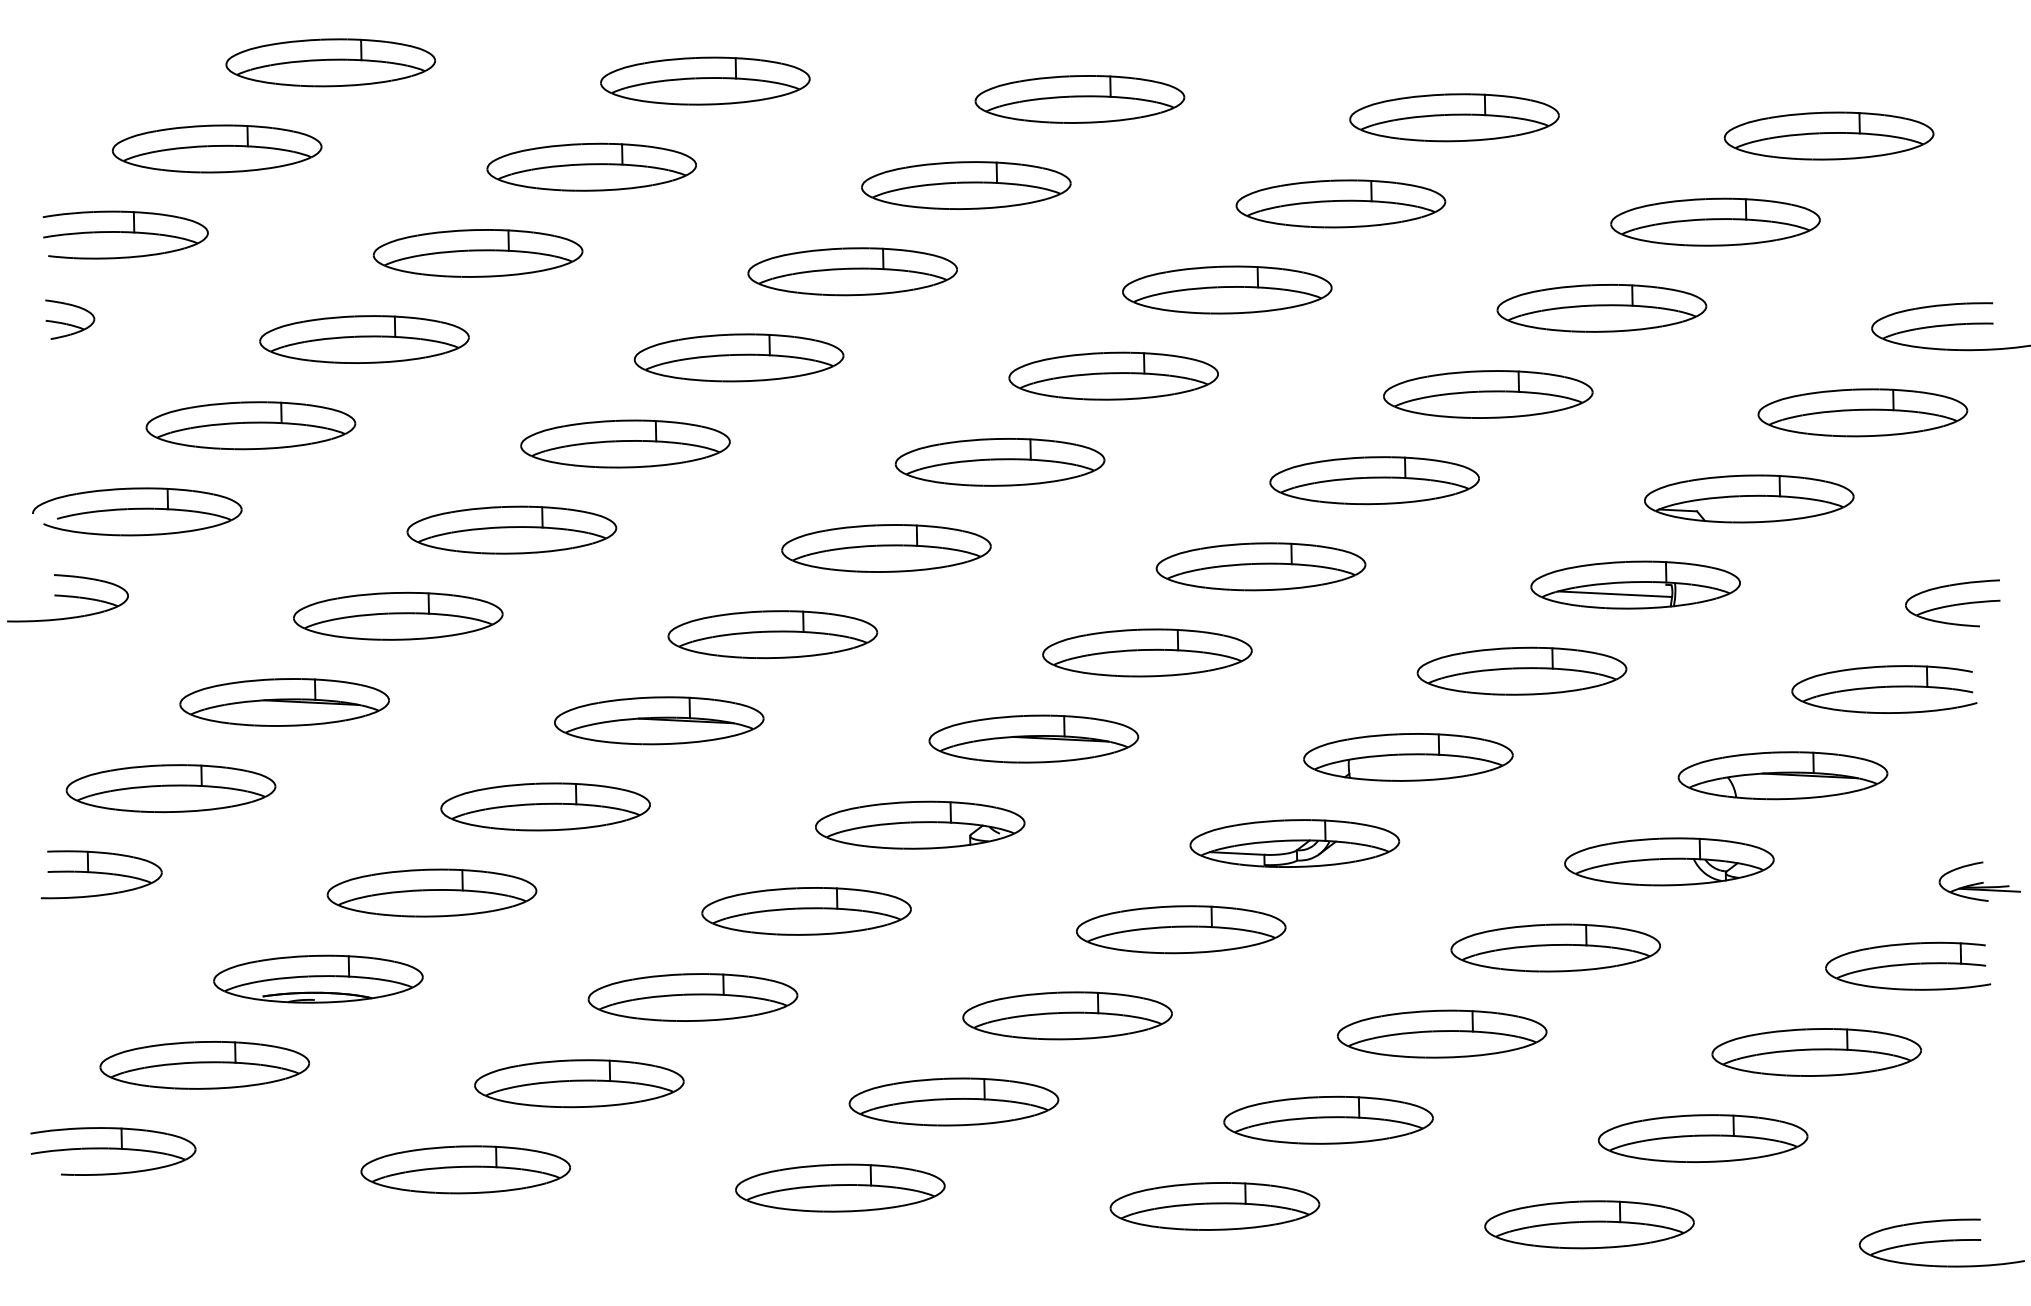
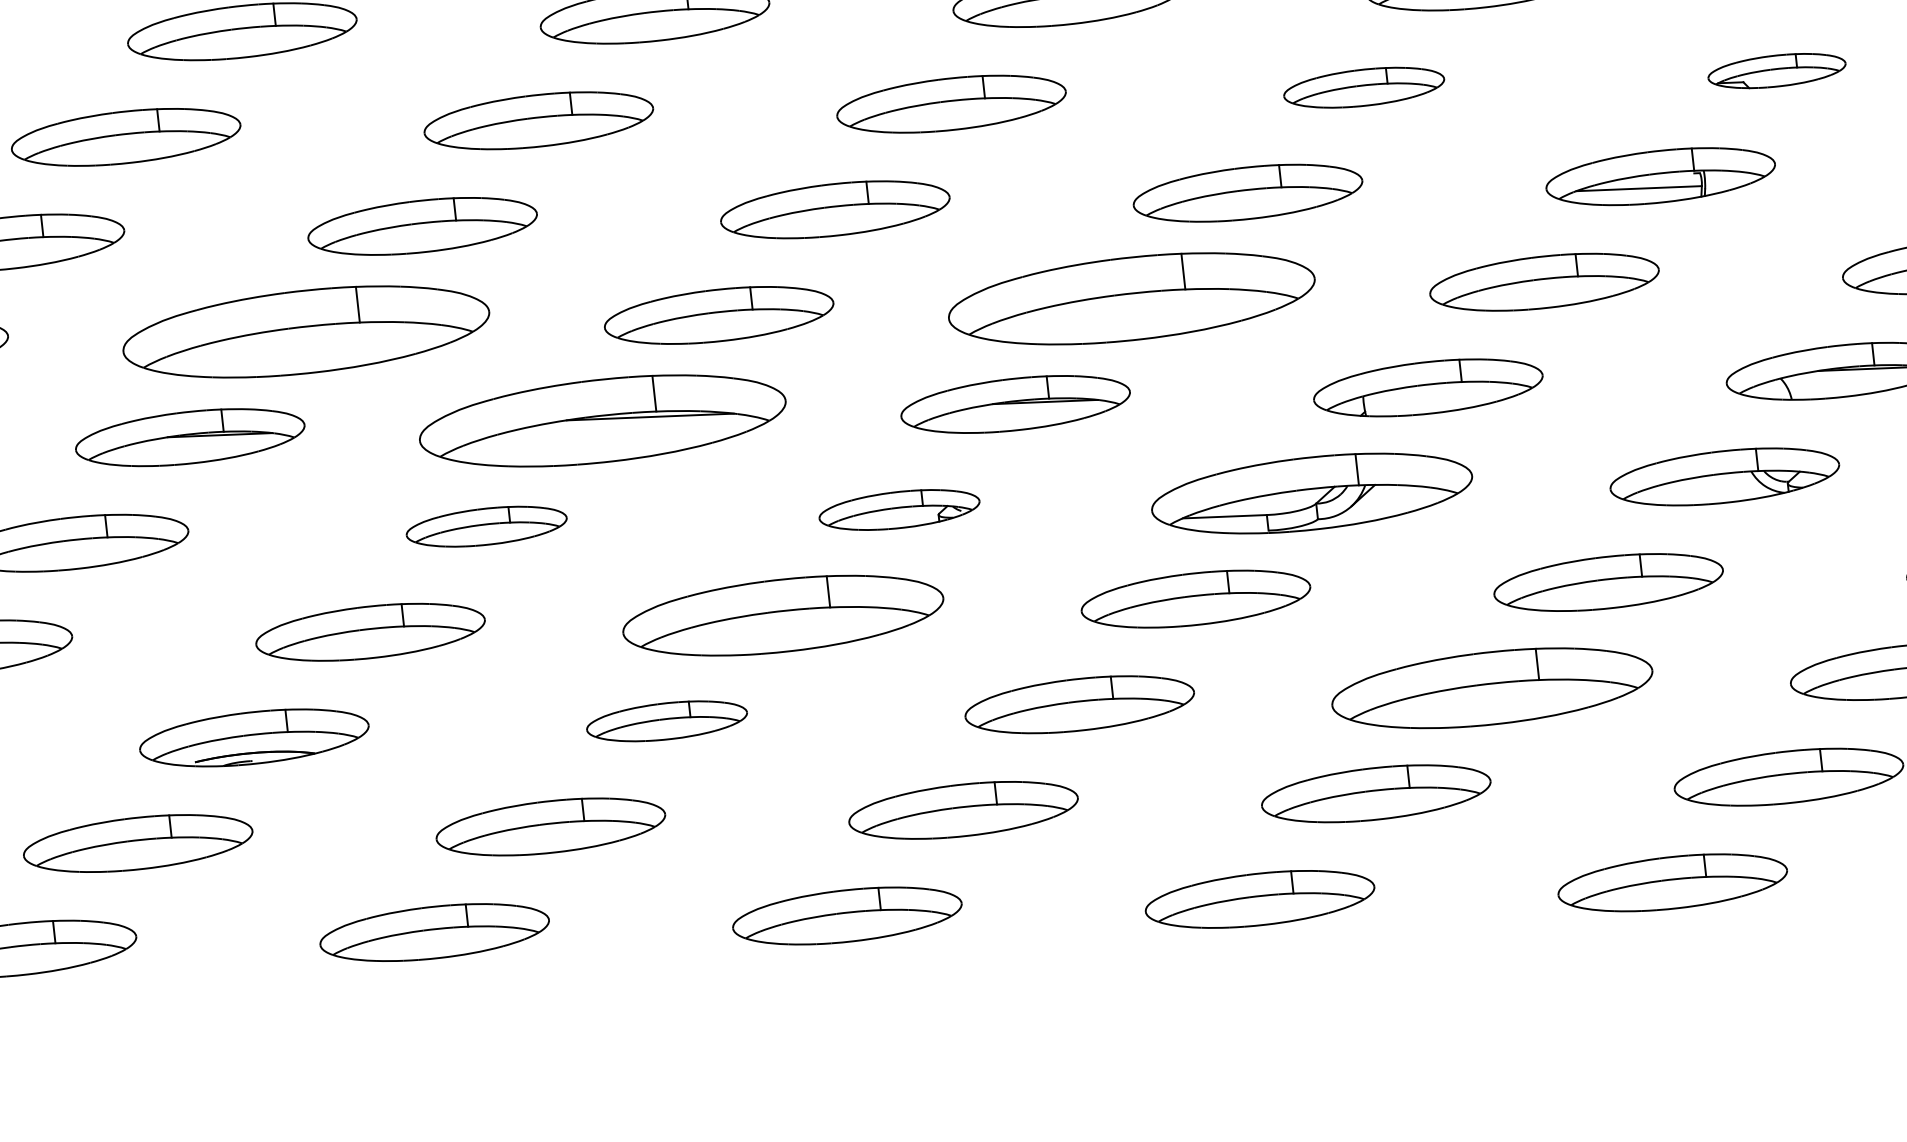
part: (1374, 480) -> (1364, 87), size x0.7
part: (1749, 498) -> (1777, 70), size x0.6
part: (398, 616) -> (306, 332), size x1.6
part: (1147, 652) -> (1131, 298), size x1.6
part: (659, 720) -> (603, 420), size x1.6
part: (545, 806) -> (486, 526), size x0.7
part: (920, 824) -> (899, 509), size x0.7
part: (1294, 843) -> (1311, 493), size x1.4
part: (806, 911) -> (783, 615), size x1.4
part: (692, 997) -> (666, 721), size x0.7
part: (1442, 1033) -> (1492, 687), size x1.4

